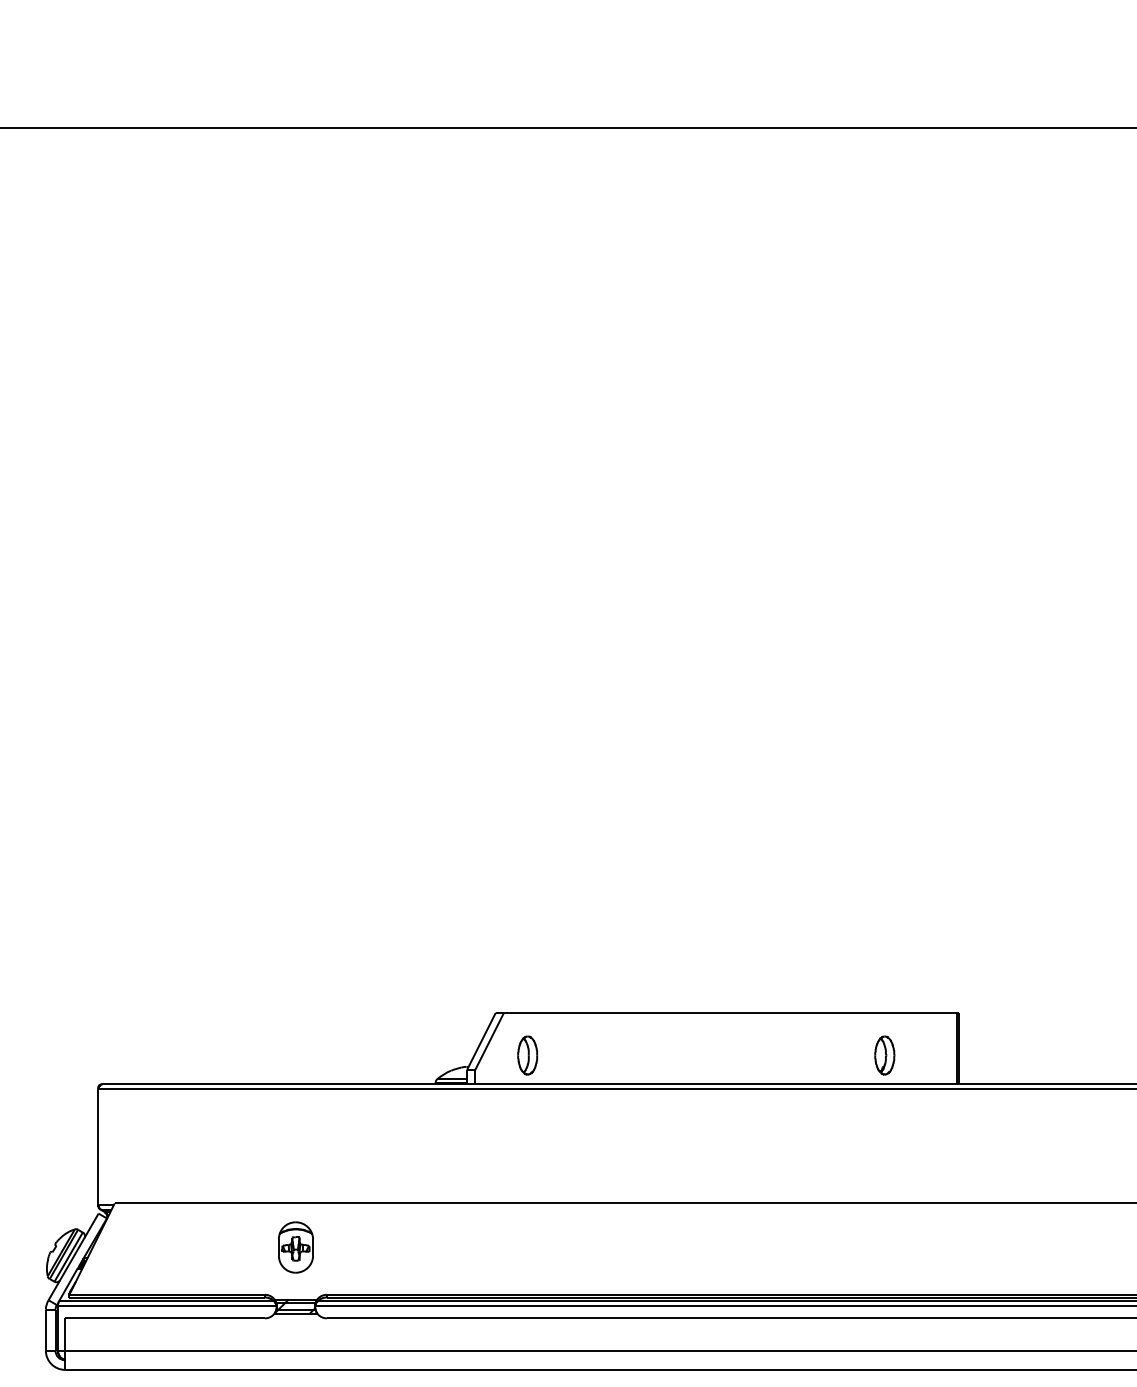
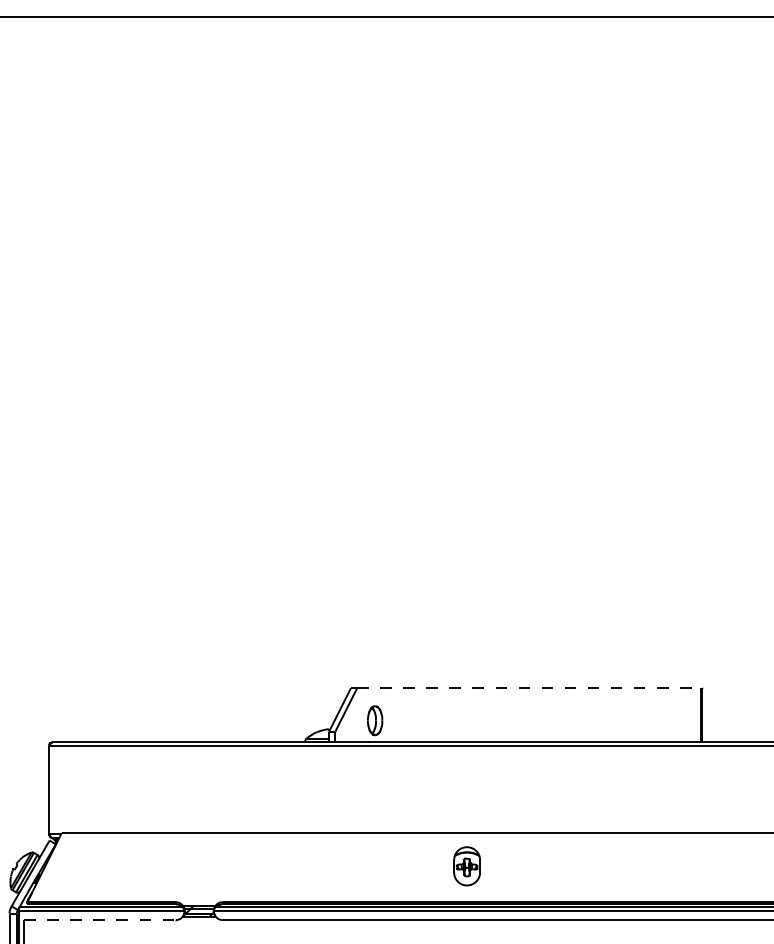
line: (732, 1012) -> (530, 688), solid -> dashed
part: (884, 1055) -> (645, 720), removed
part: (295, 1247) -> (466, 866), moved
line: (166, 1318) -> (101, 920), solid -> dashed

